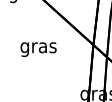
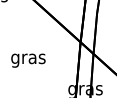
text: (38, 49) -> (28, 60), moved

